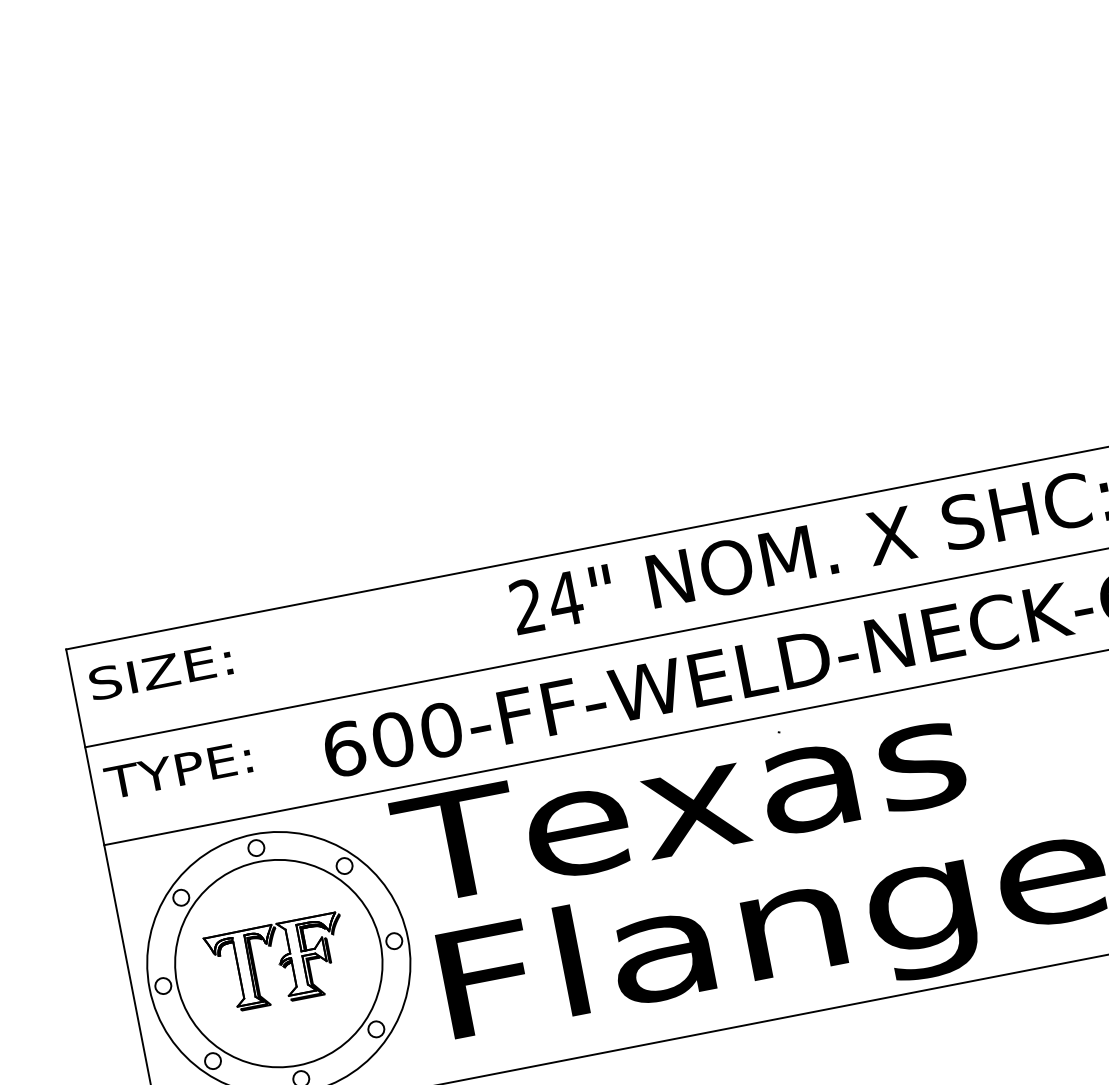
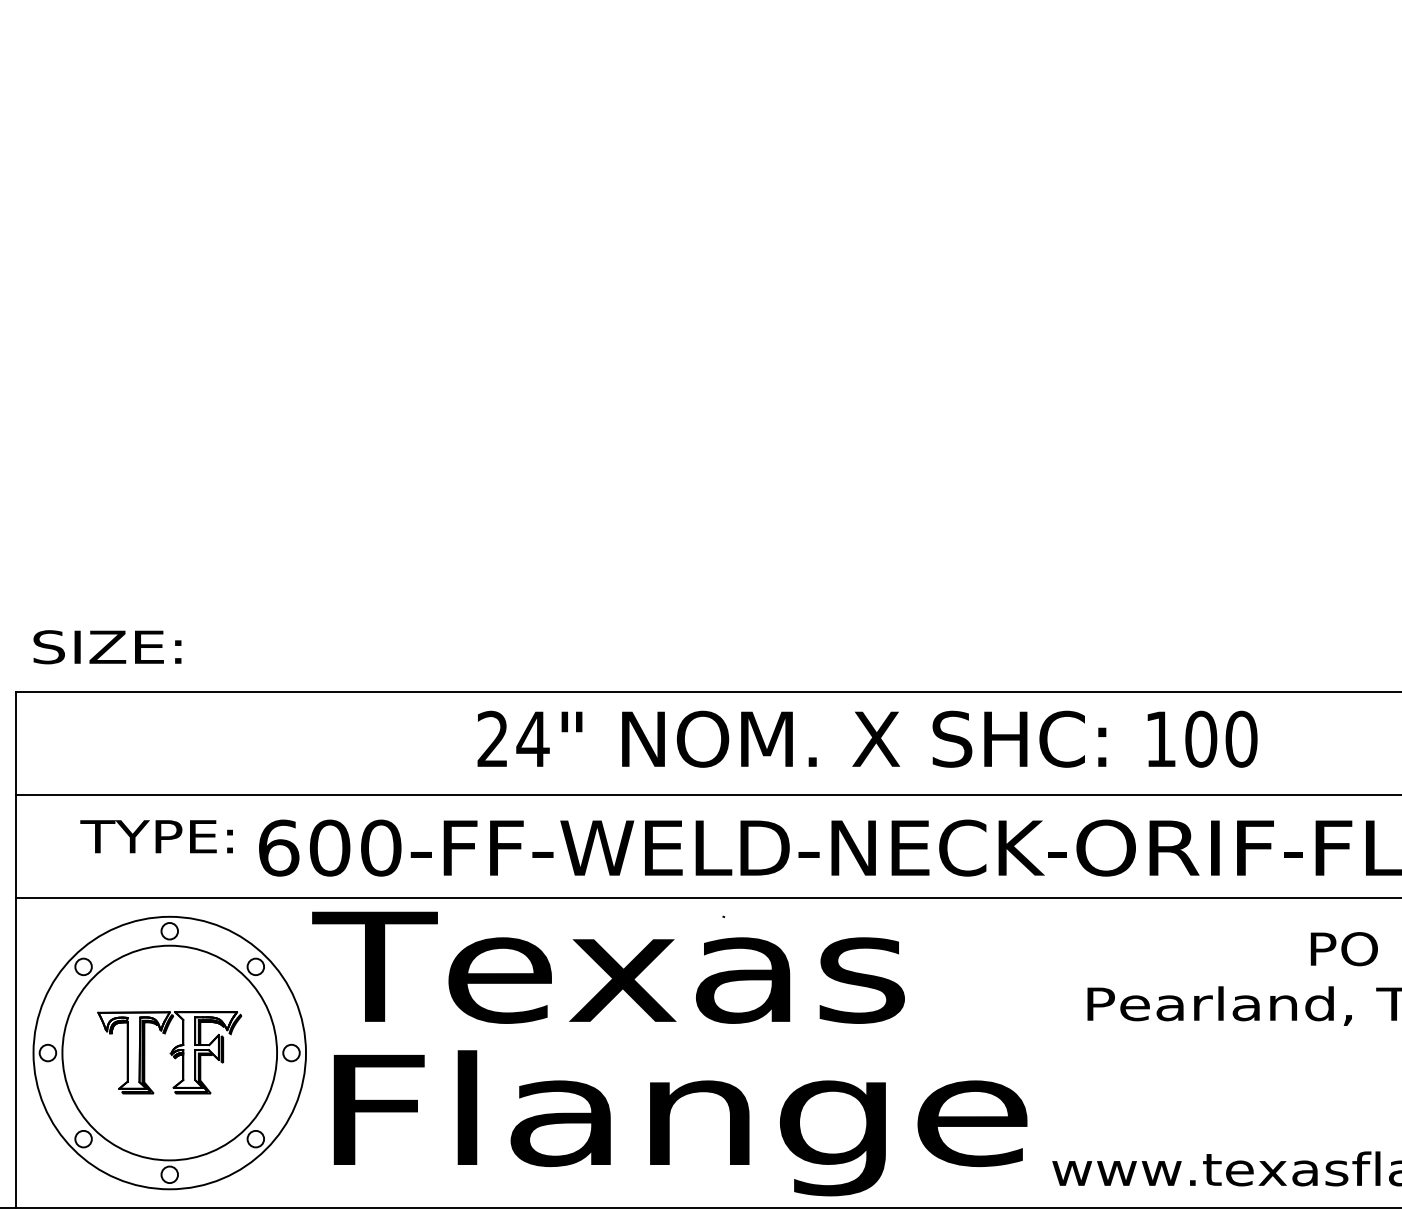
text: (160, 672) -> (107, 647), moved
text: (177, 770) -> (156, 836), moved

